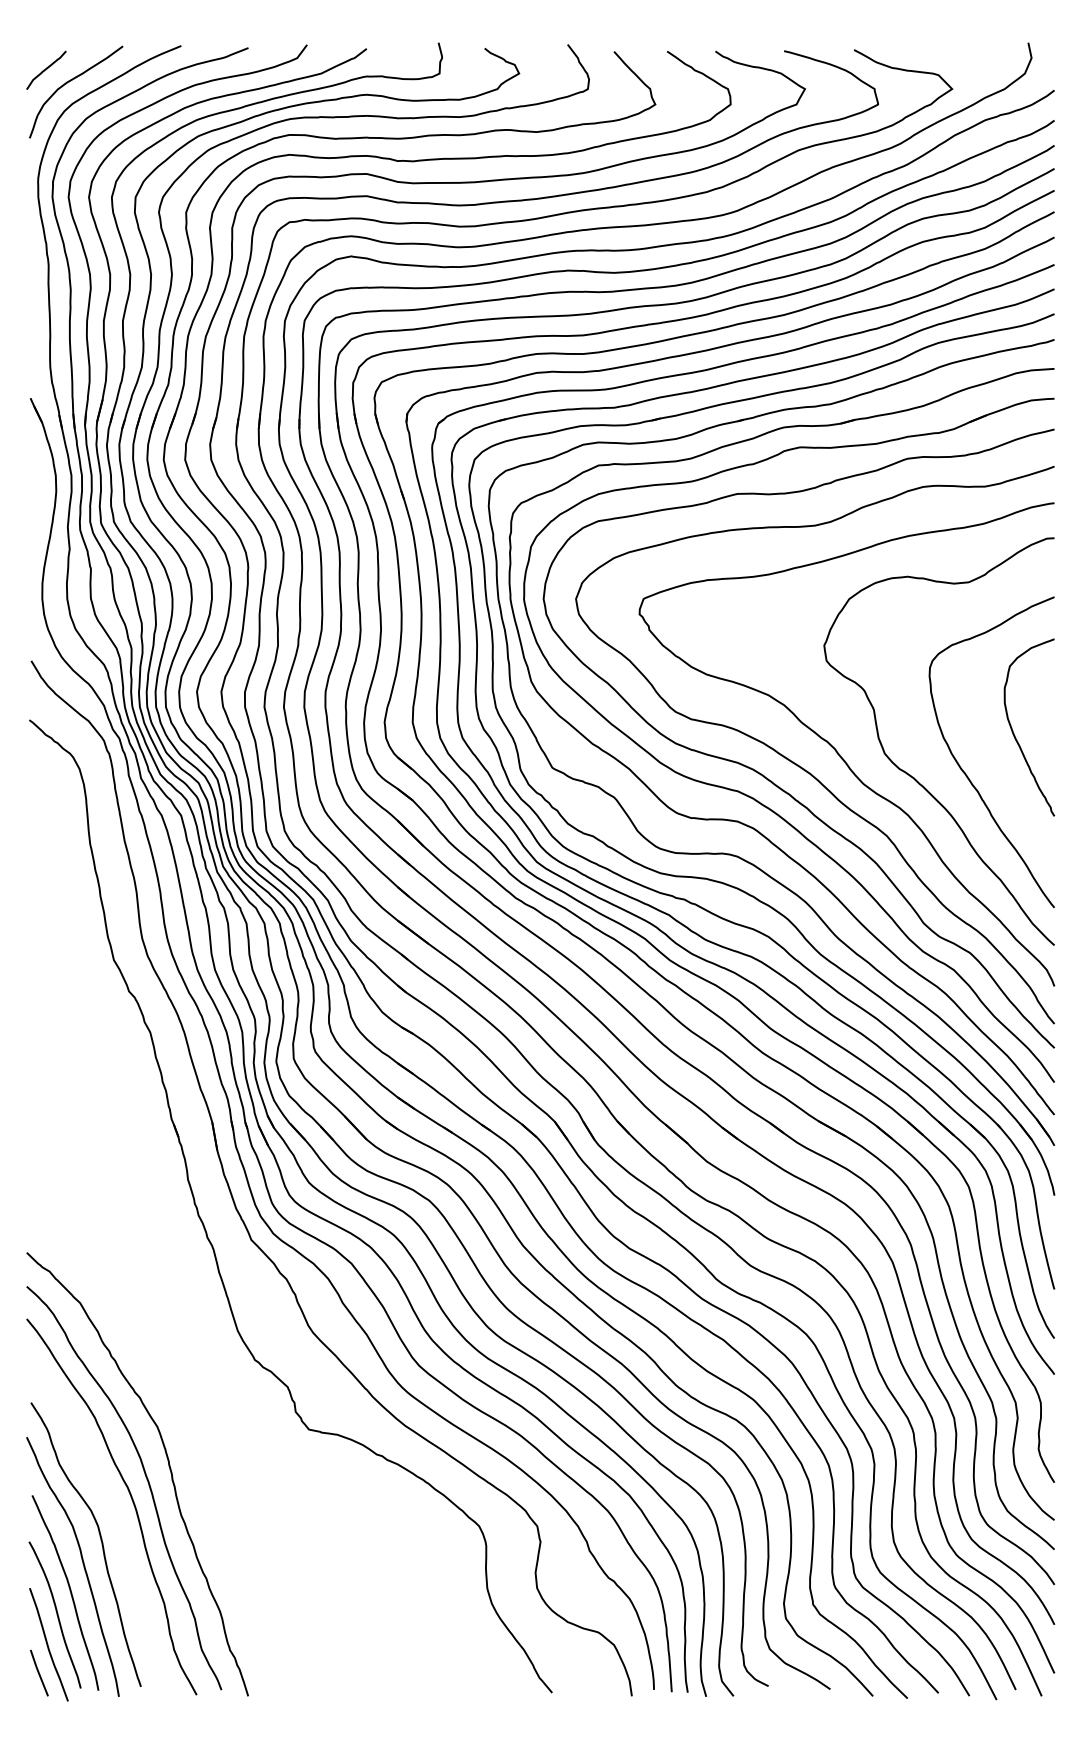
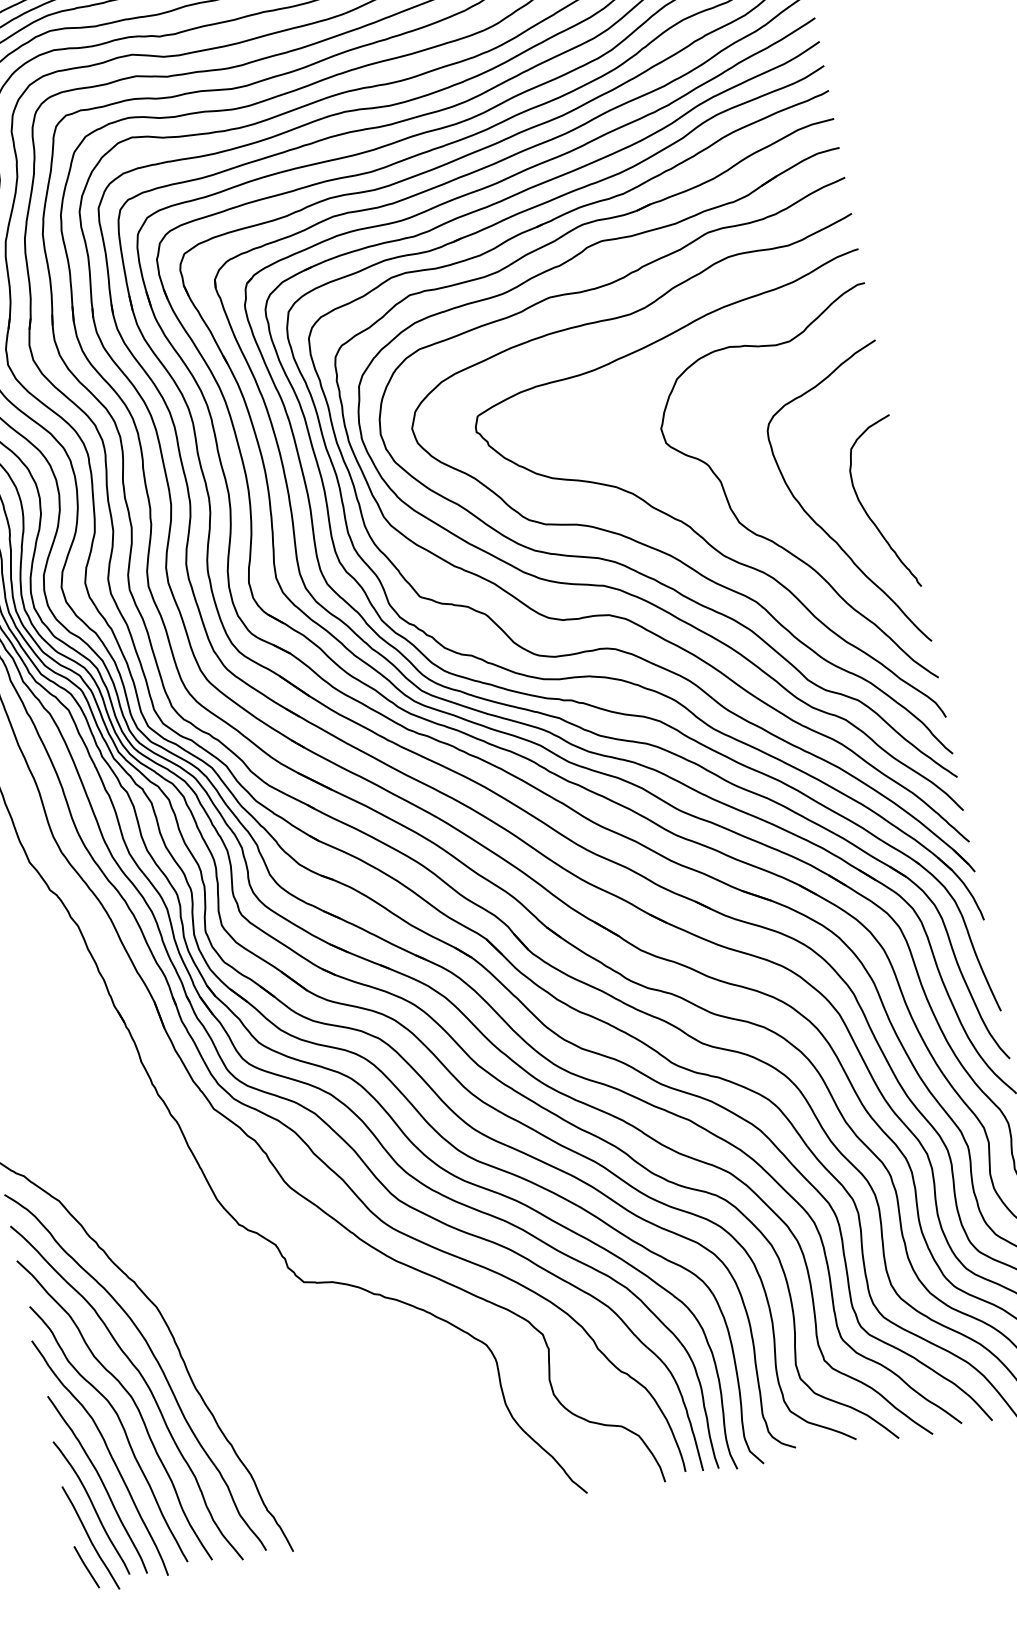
curve: (1015, 735) -> (869, 515), moved
curve: (114, 1512) -> (130, 1397), added

